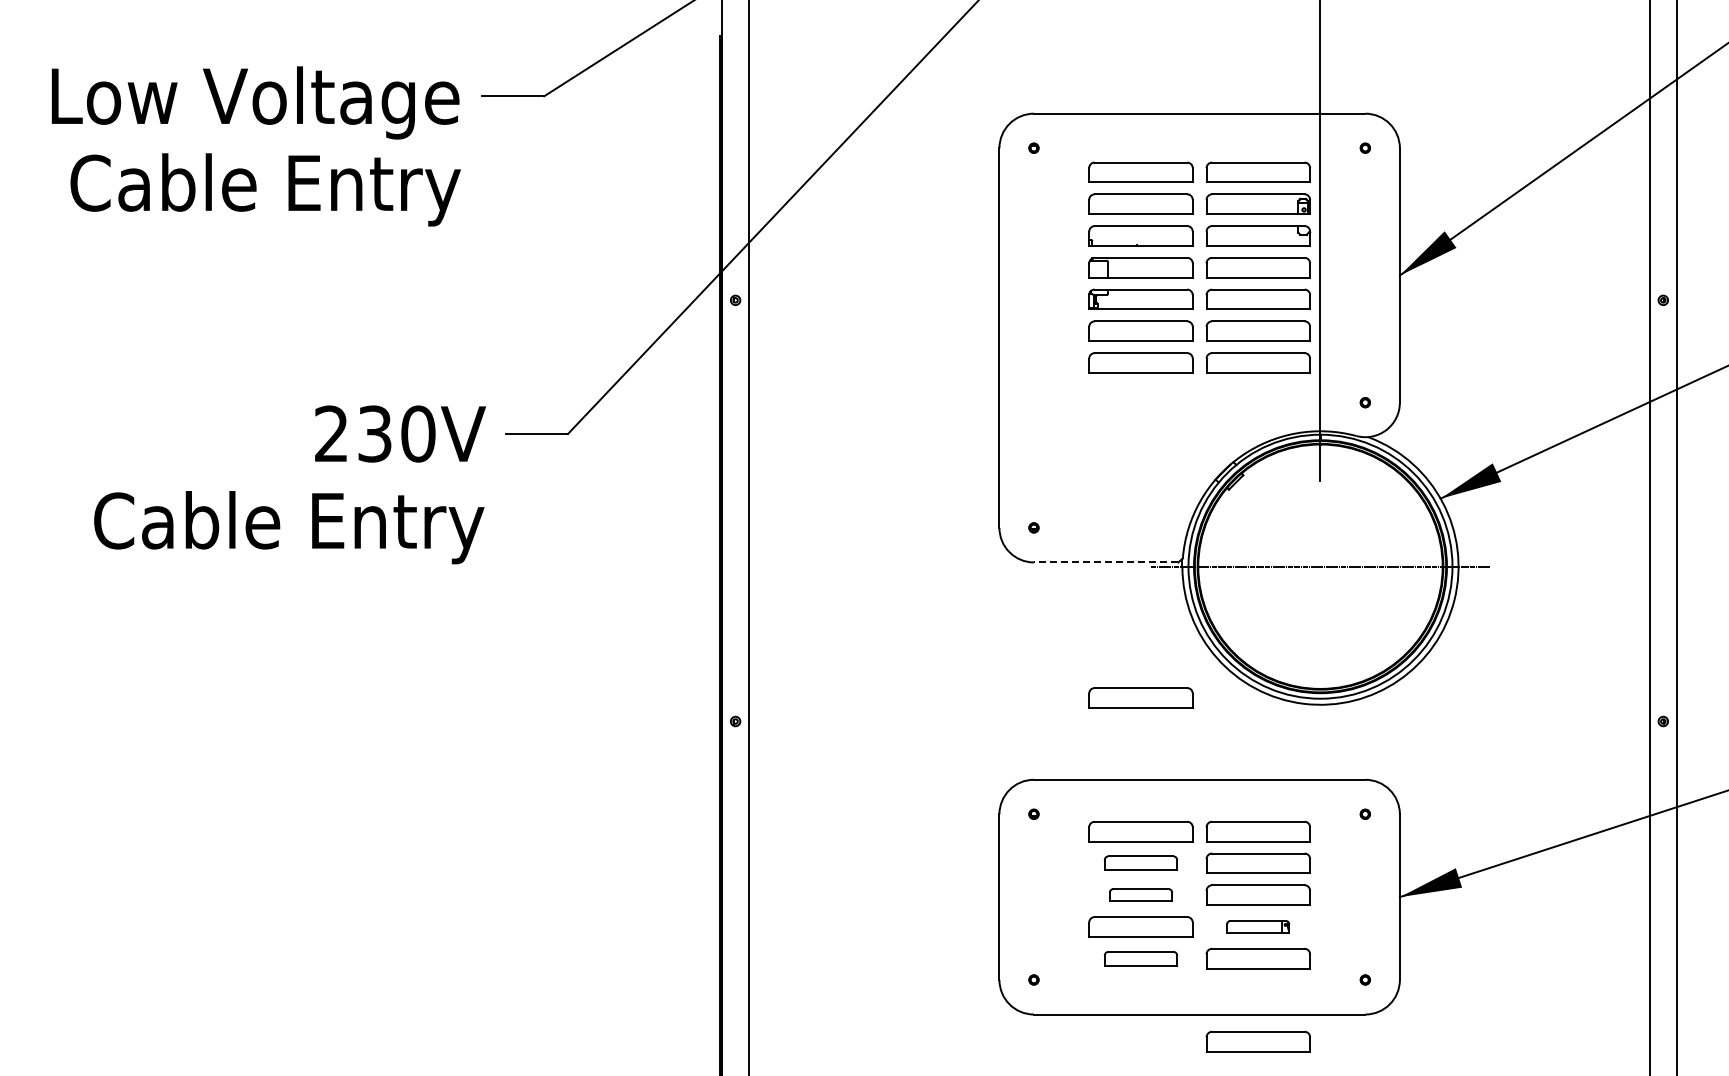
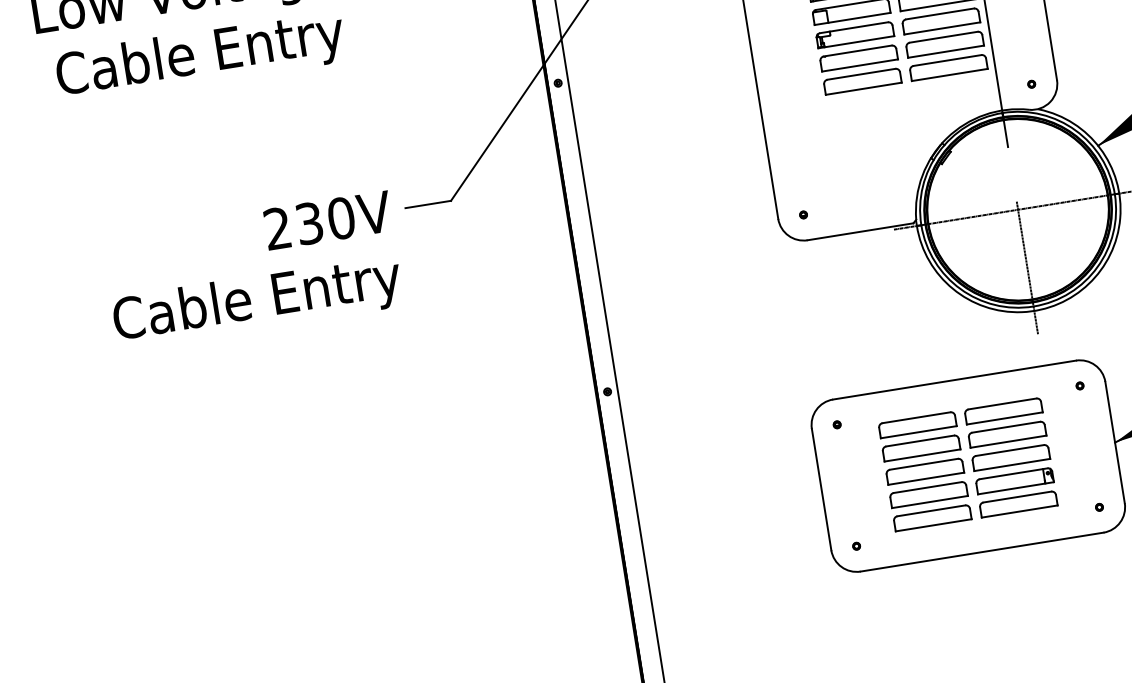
line: (1105, 562) -> (860, 231), dashed -> solid
line: (1320, 645) -> (1027, 267), added
part: (1140, 697) -> (901, 326), removed
part: (1140, 862) -> (920, 447), size x1.43
part: (1140, 894) -> (924, 471), size x1.67
part: (1257, 926) -> (1014, 480), size x1.67
part: (1140, 958) -> (932, 518), size x1.43
part: (1257, 1041) -> (1027, 565), removed

